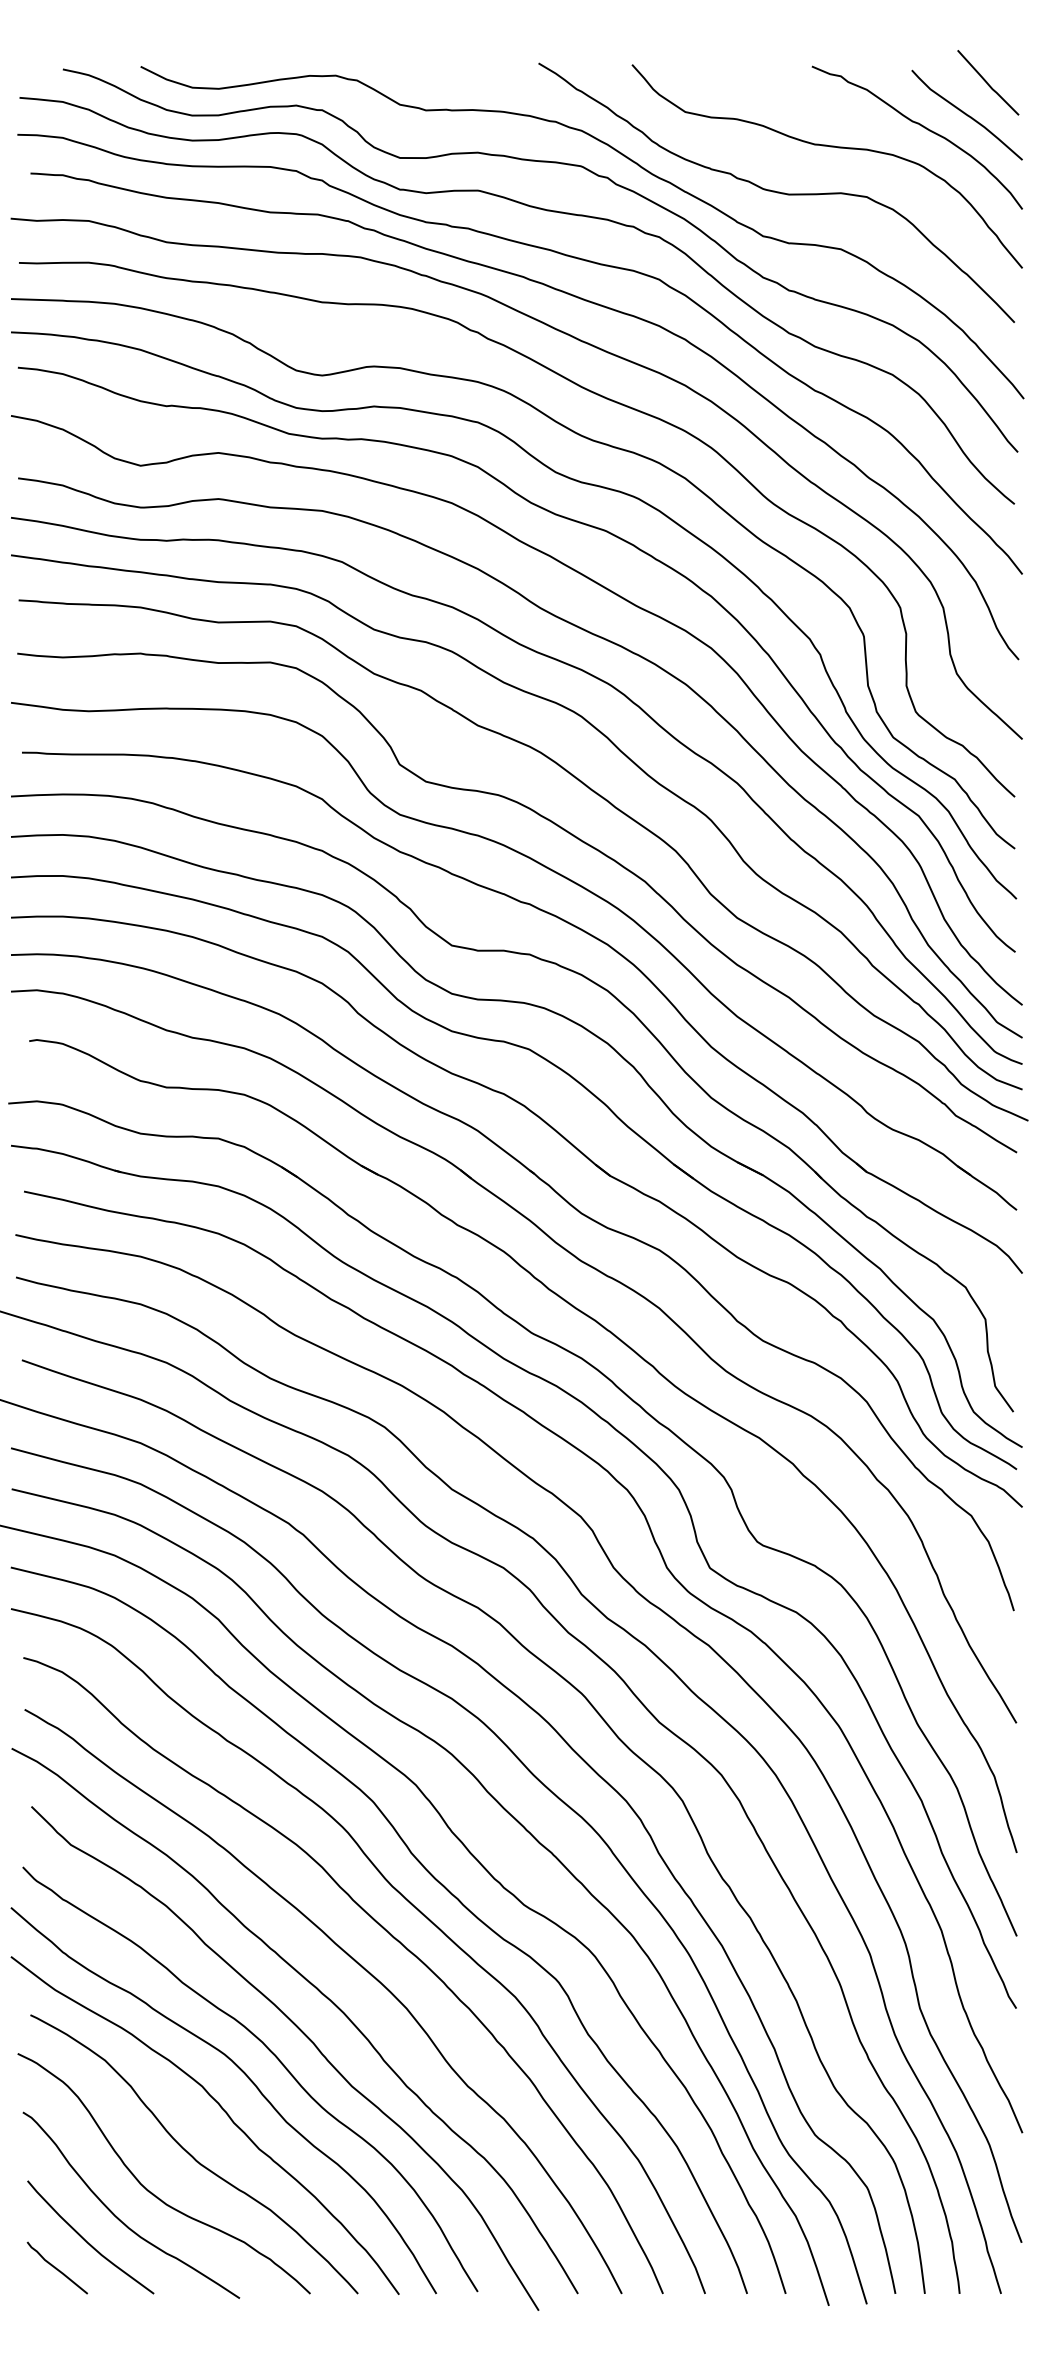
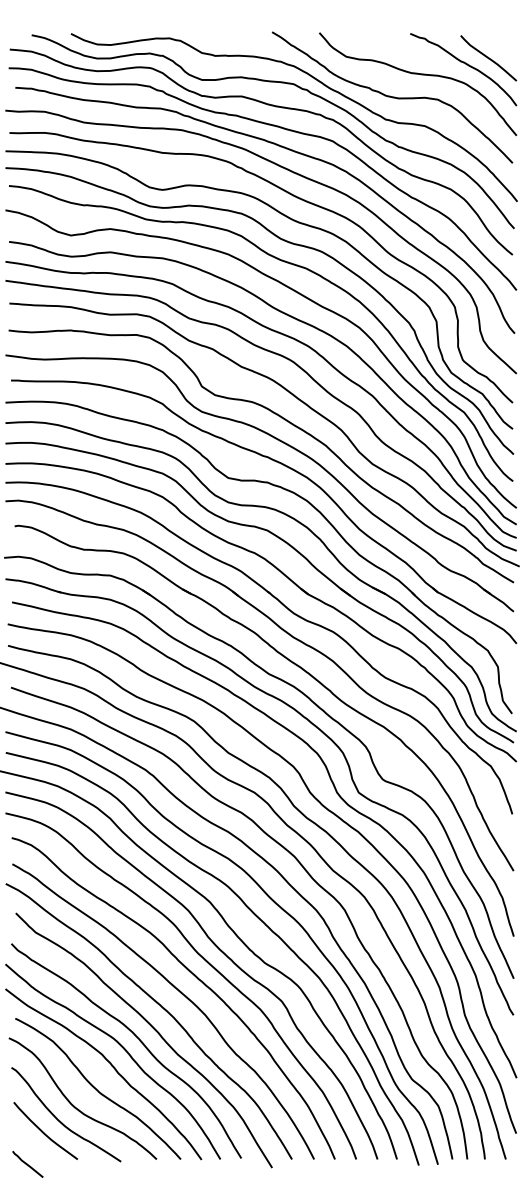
line: (988, 81) -> (499, 41), removed
curve: (56, 2268) -> (27, 1164), moved

